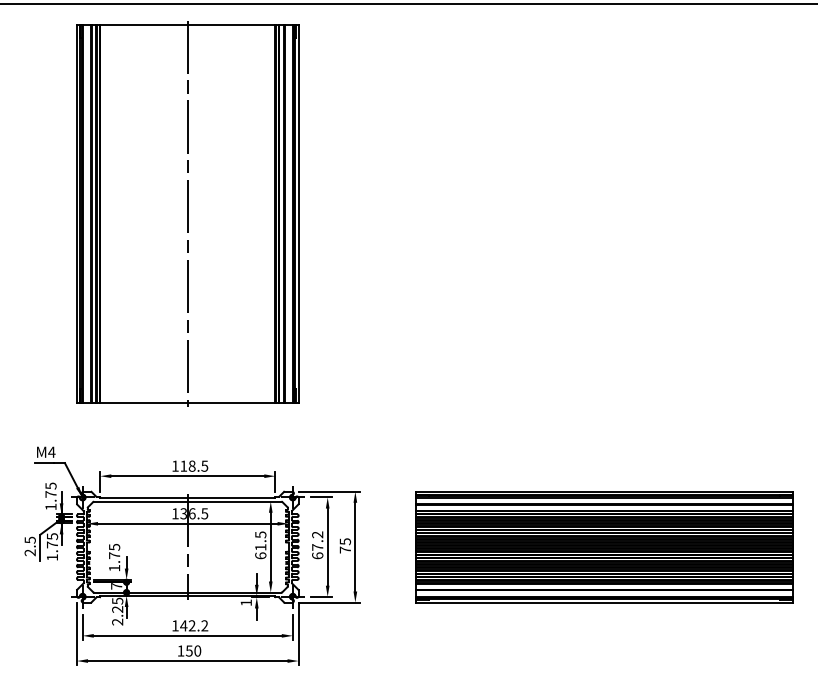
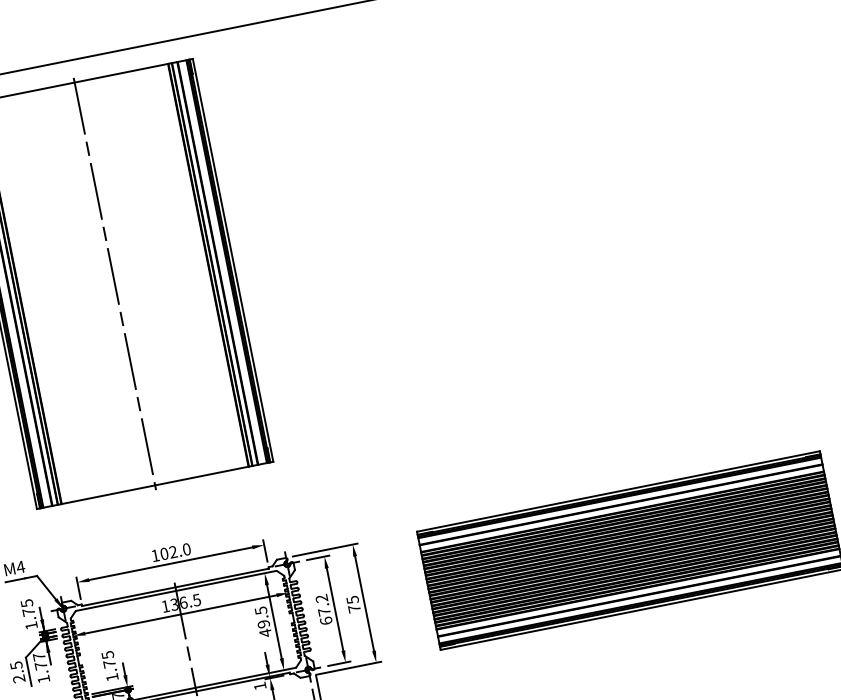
text: (194, 465) -> (175, 550), 118.5 -> 102.0
text: (52, 536) -> (39, 656), 1.75 -> 1.77
text: (260, 551) -> (264, 628), 61.5 -> 49.5

